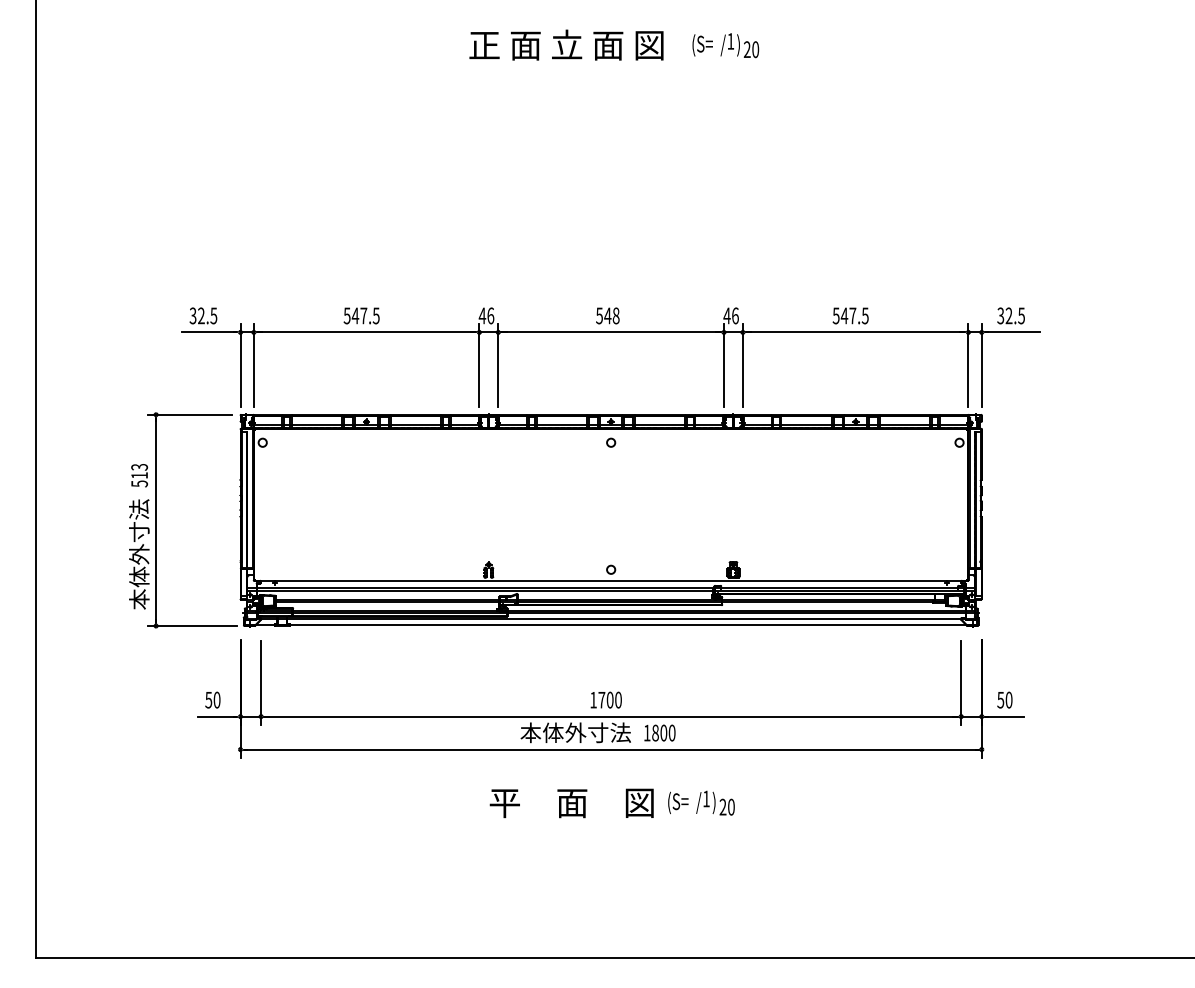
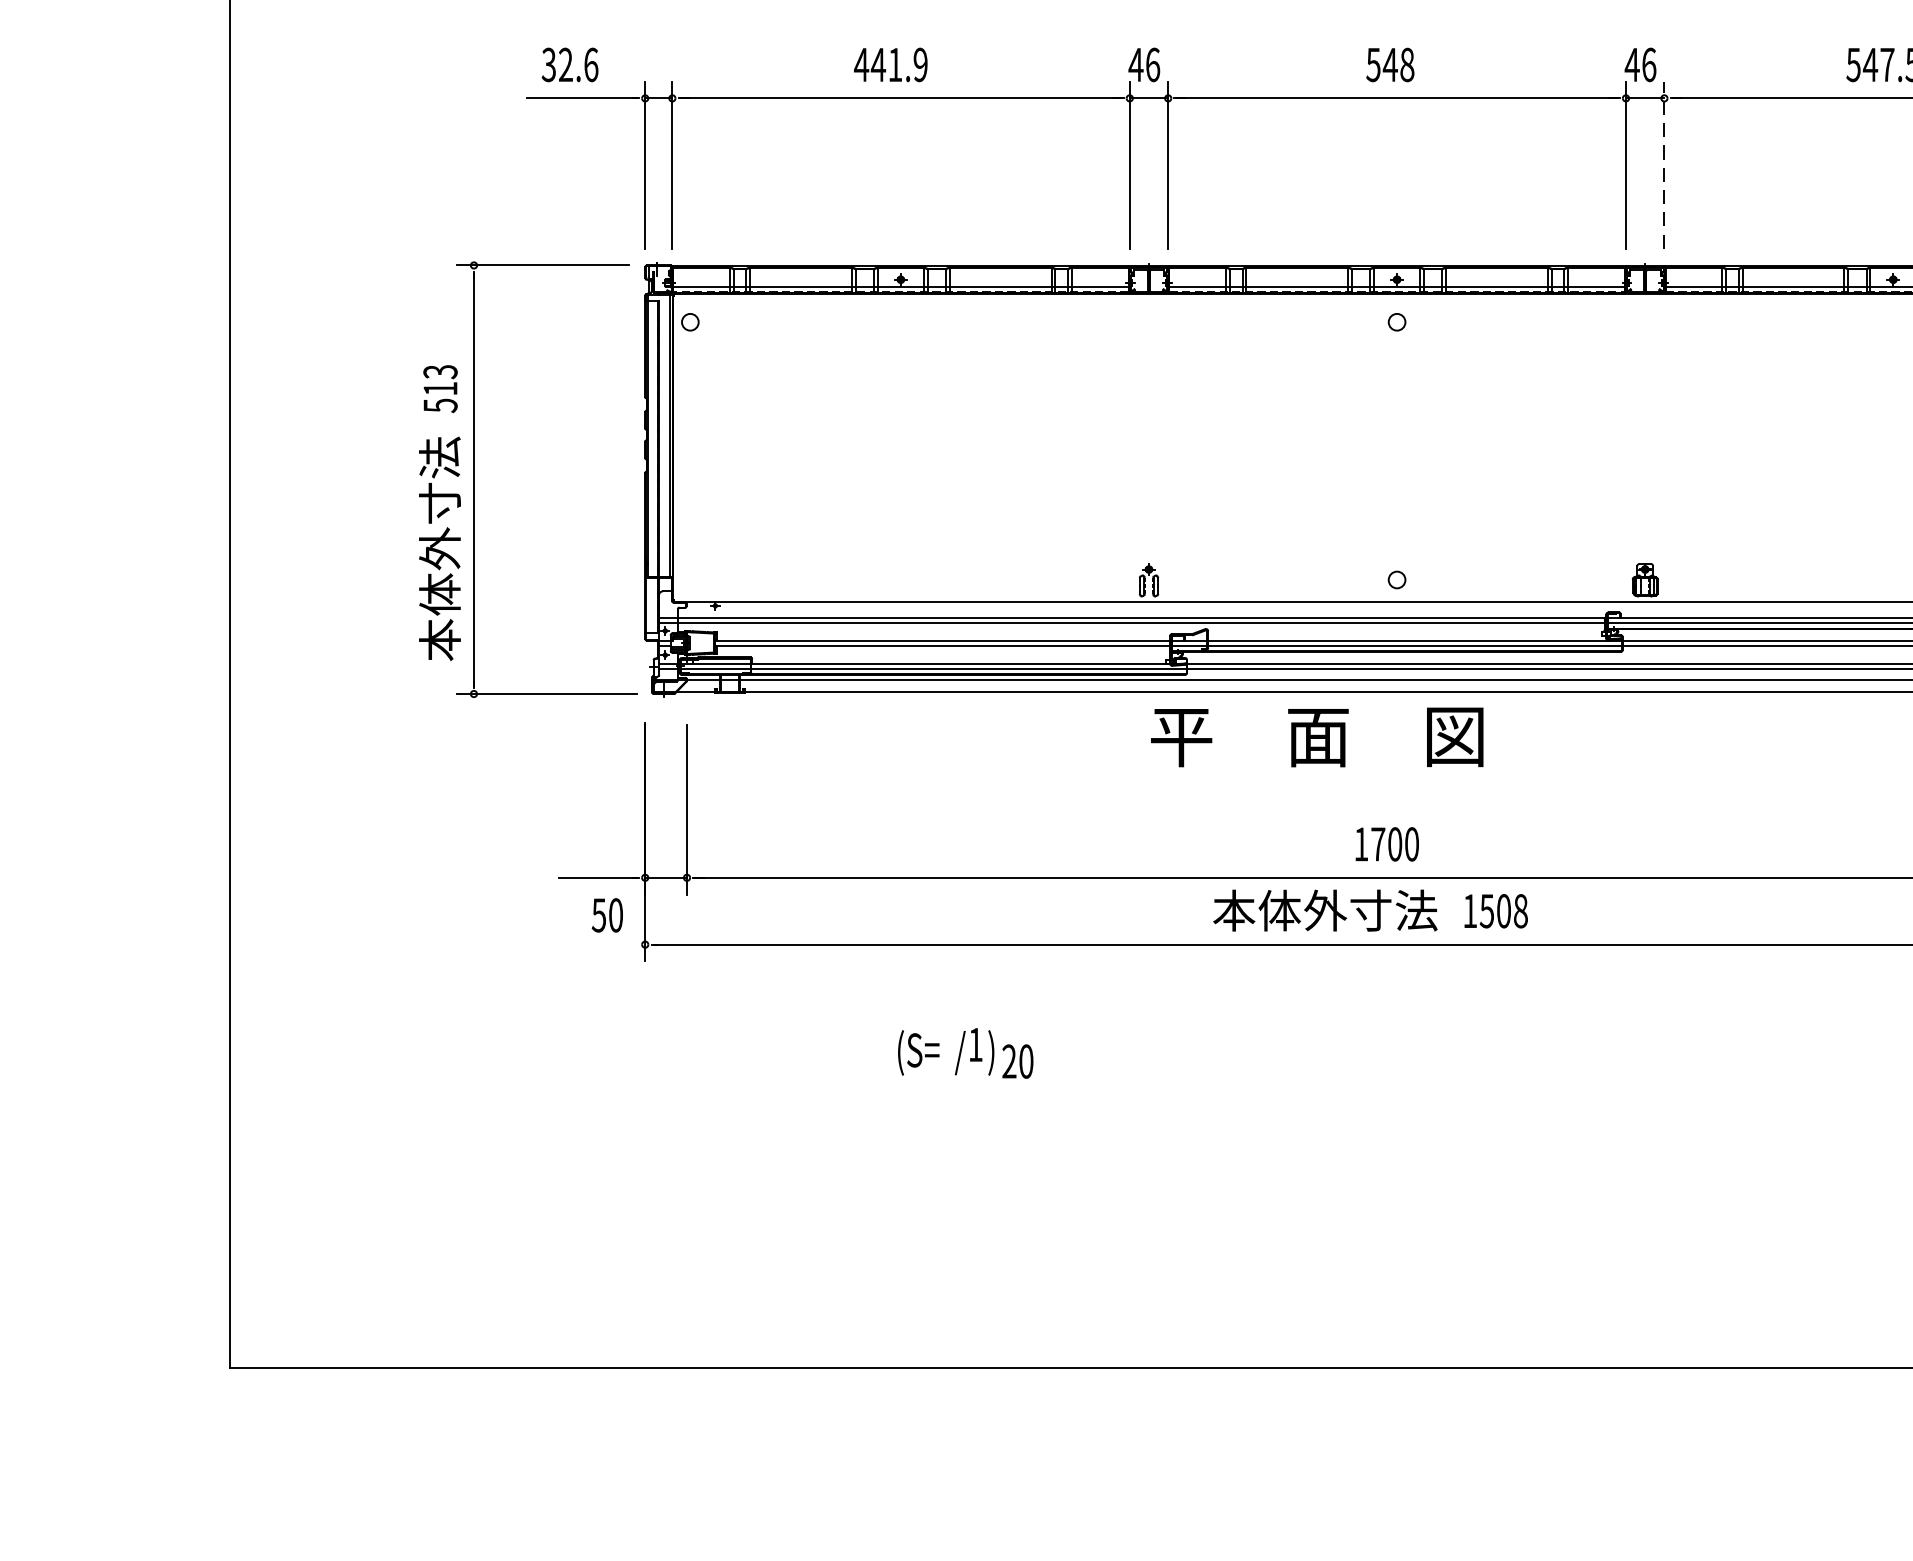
text: (213, 315) -> (590, 64), 32.5 -> 32.6
text: (361, 315) -> (890, 64), 547.5 -> 441.9
line: (742, 364) -> (1663, 163), solid -> dashed
text: (212, 699) -> (606, 914), moved
text: (663, 732) -> (1503, 910), 1800 -> 1508
text: (701, 802) -> (965, 1052), moved
text: (571, 803) -> (1316, 737), moved

